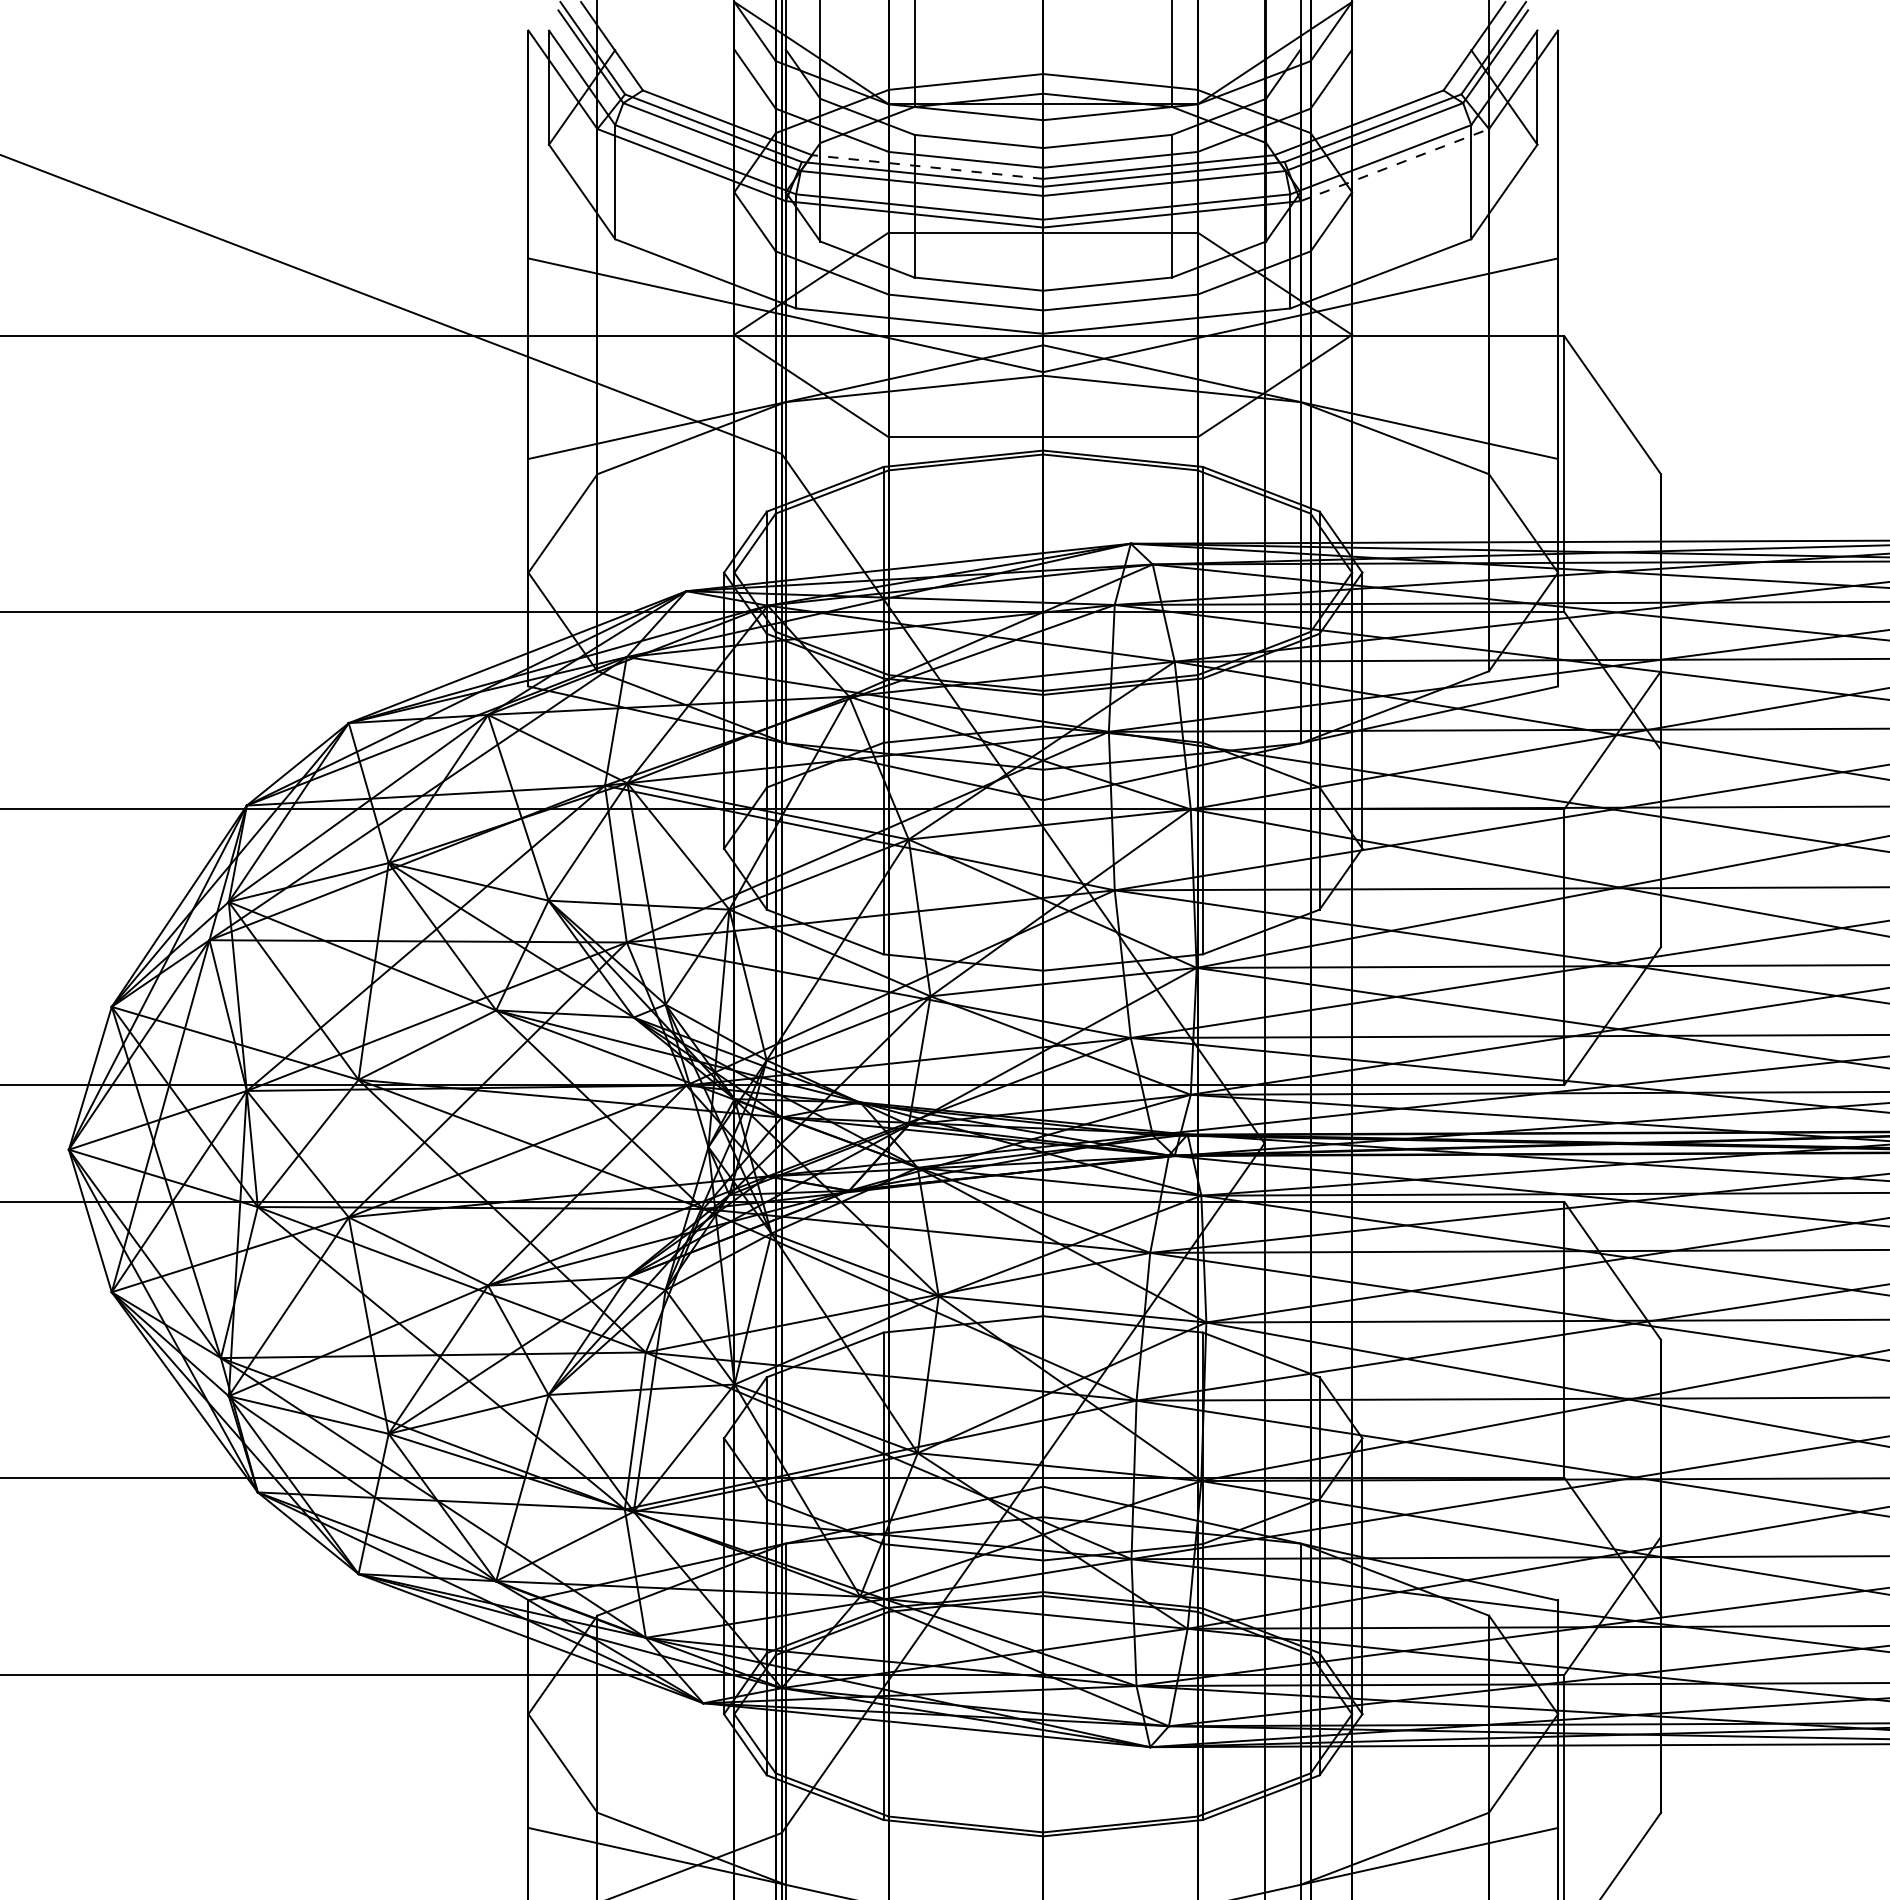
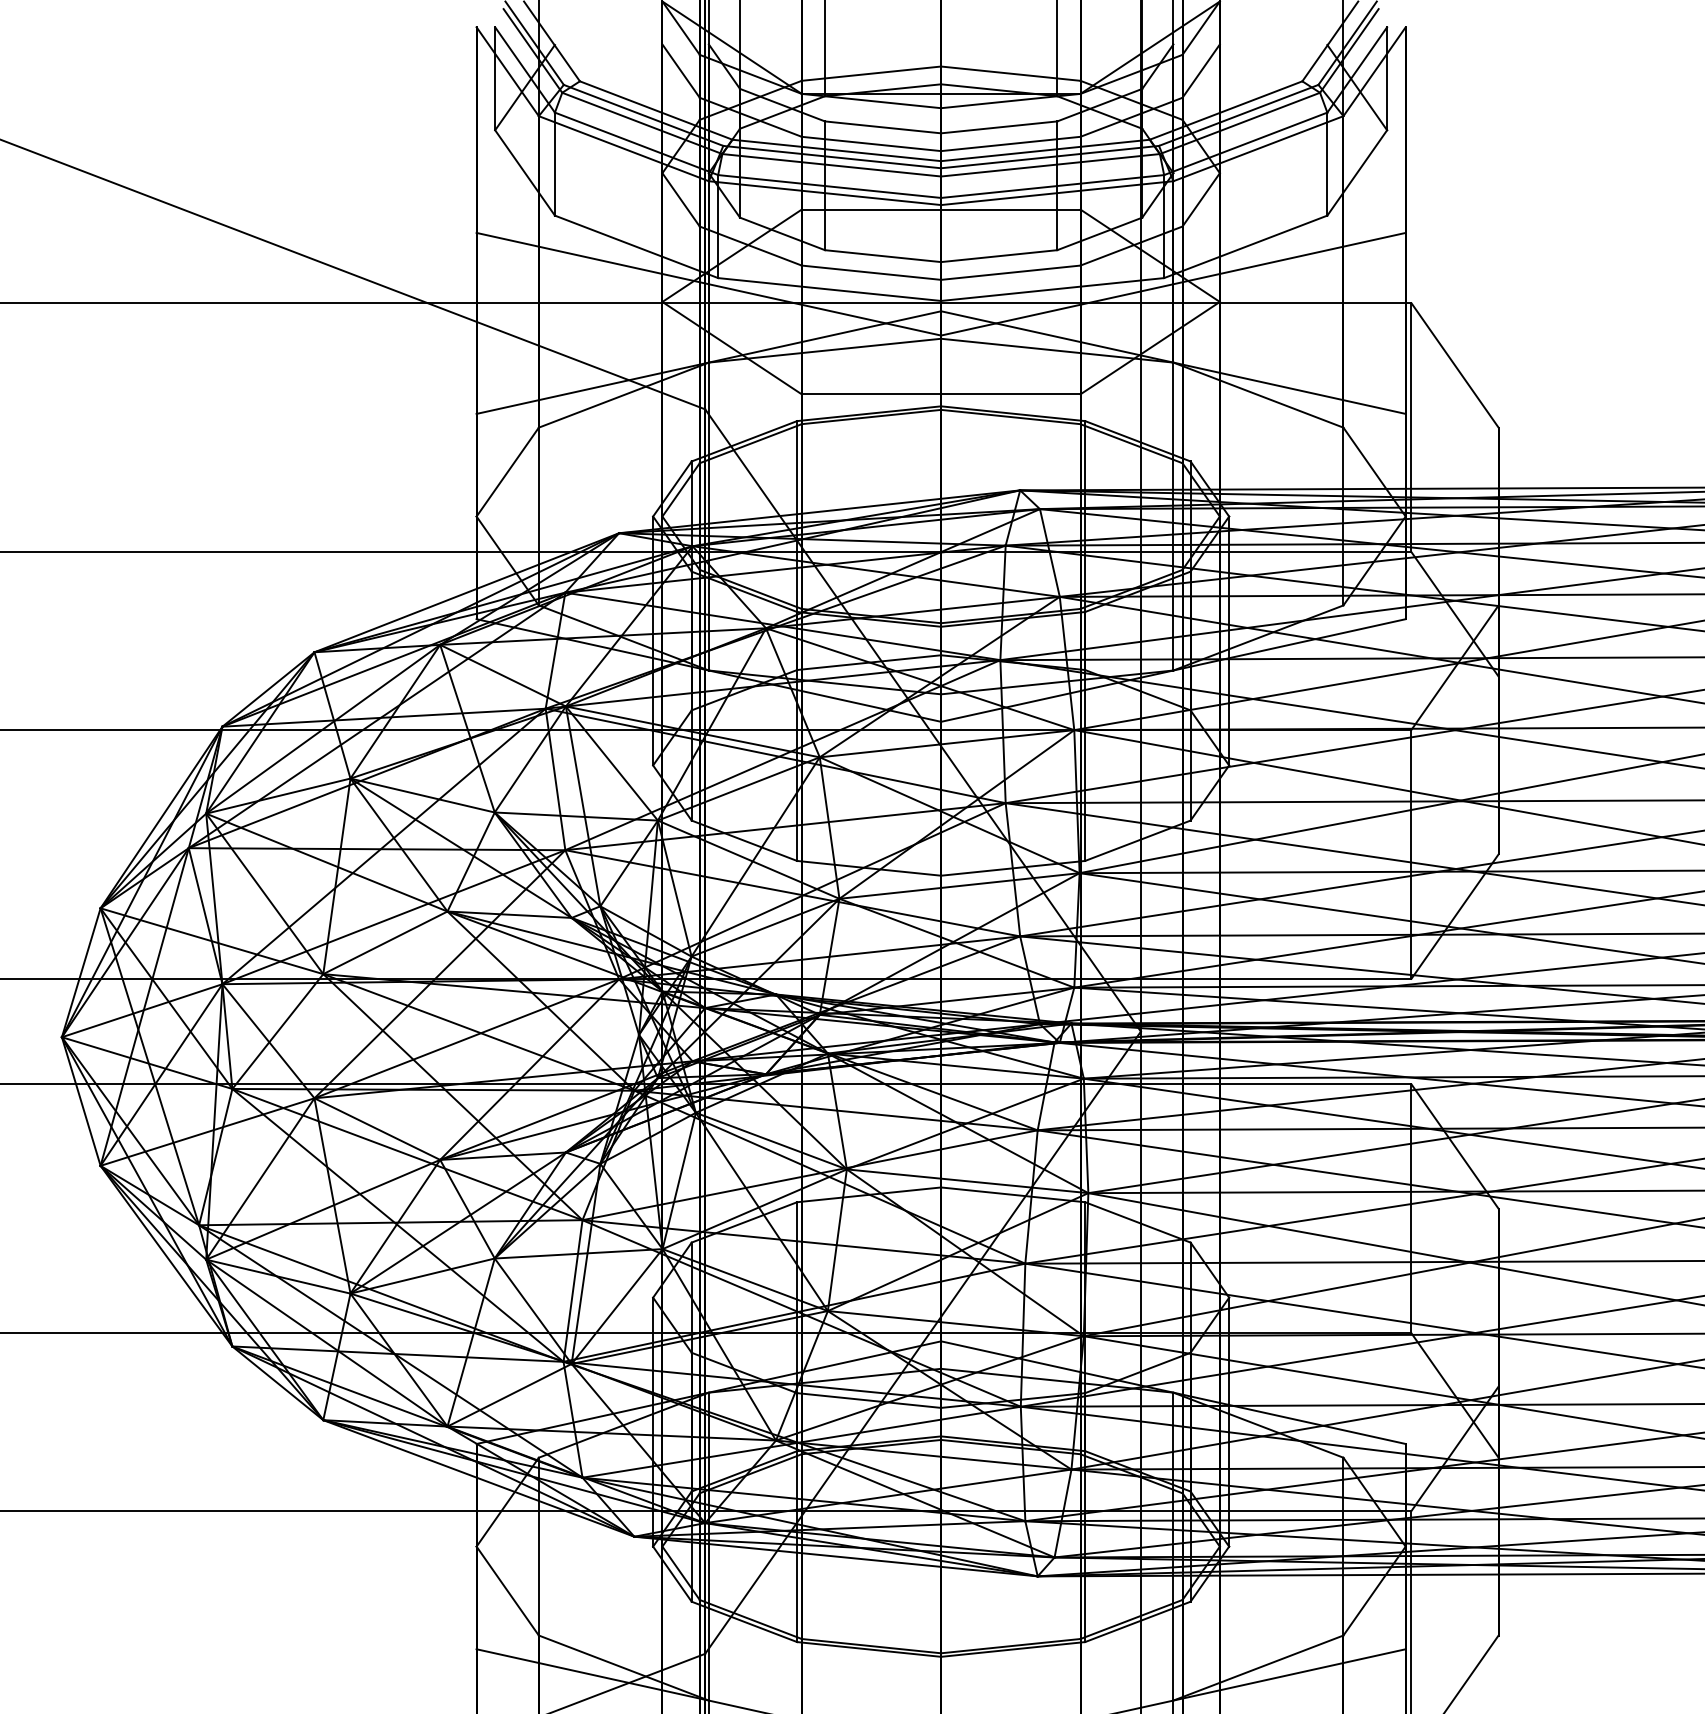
line: (1394, 165) -> (1258, 149), dashed -> solid
line: (927, 167) -> (836, 150), dashed -> solid

